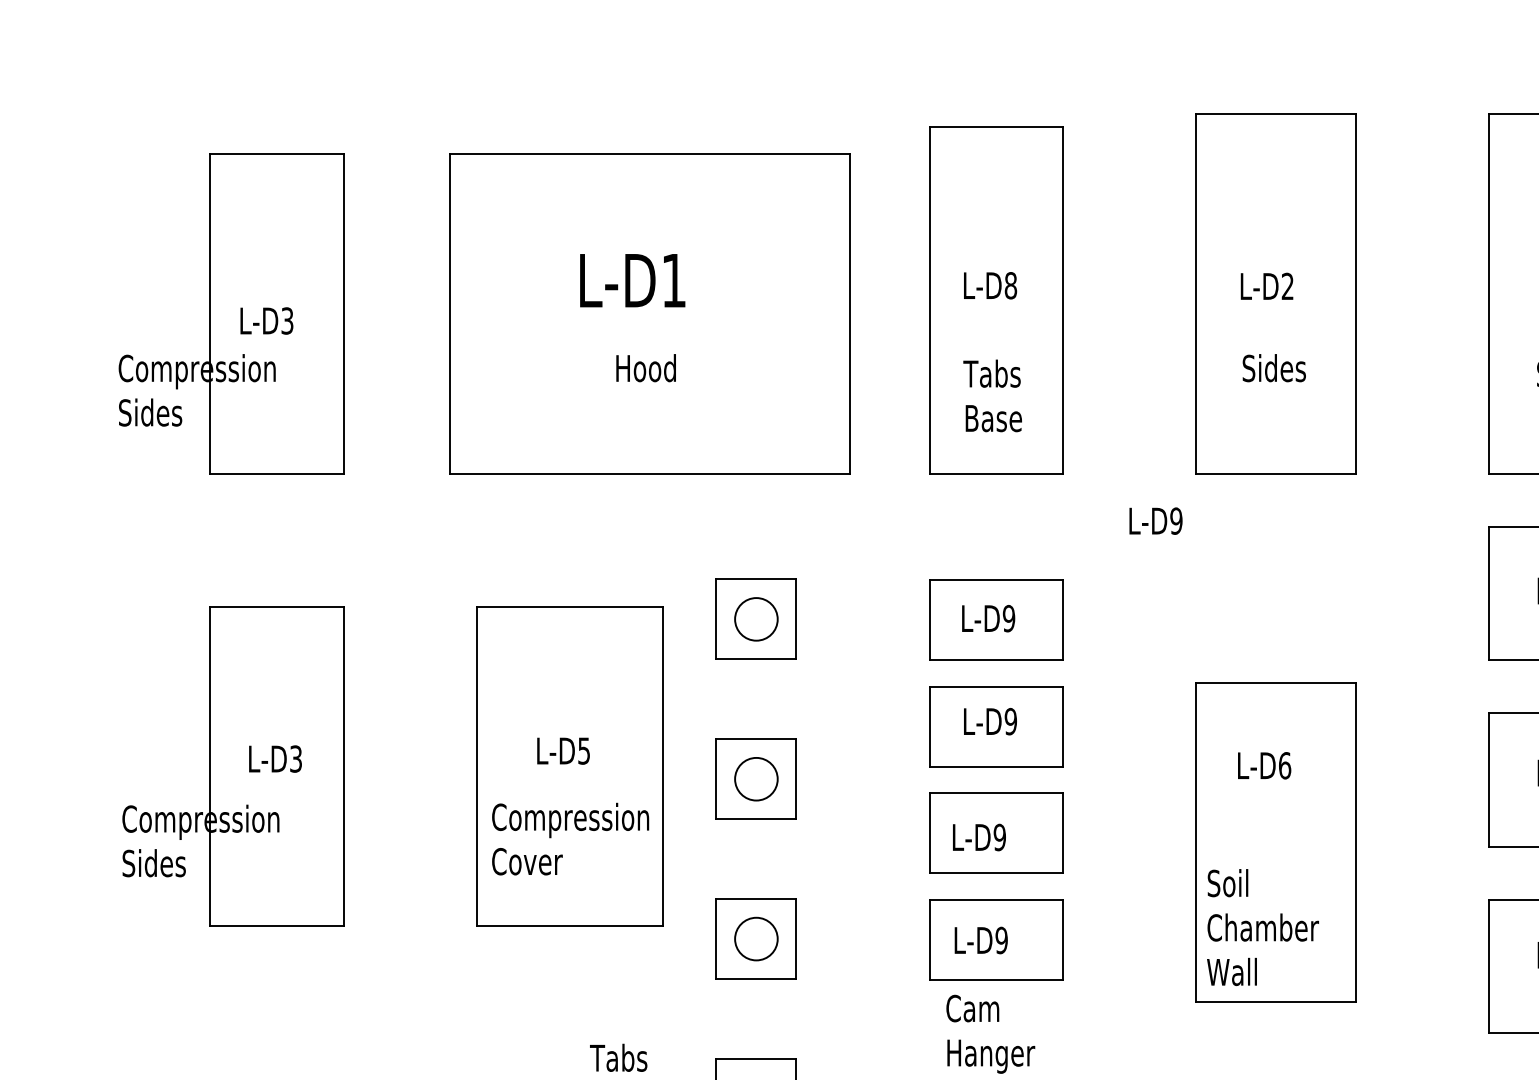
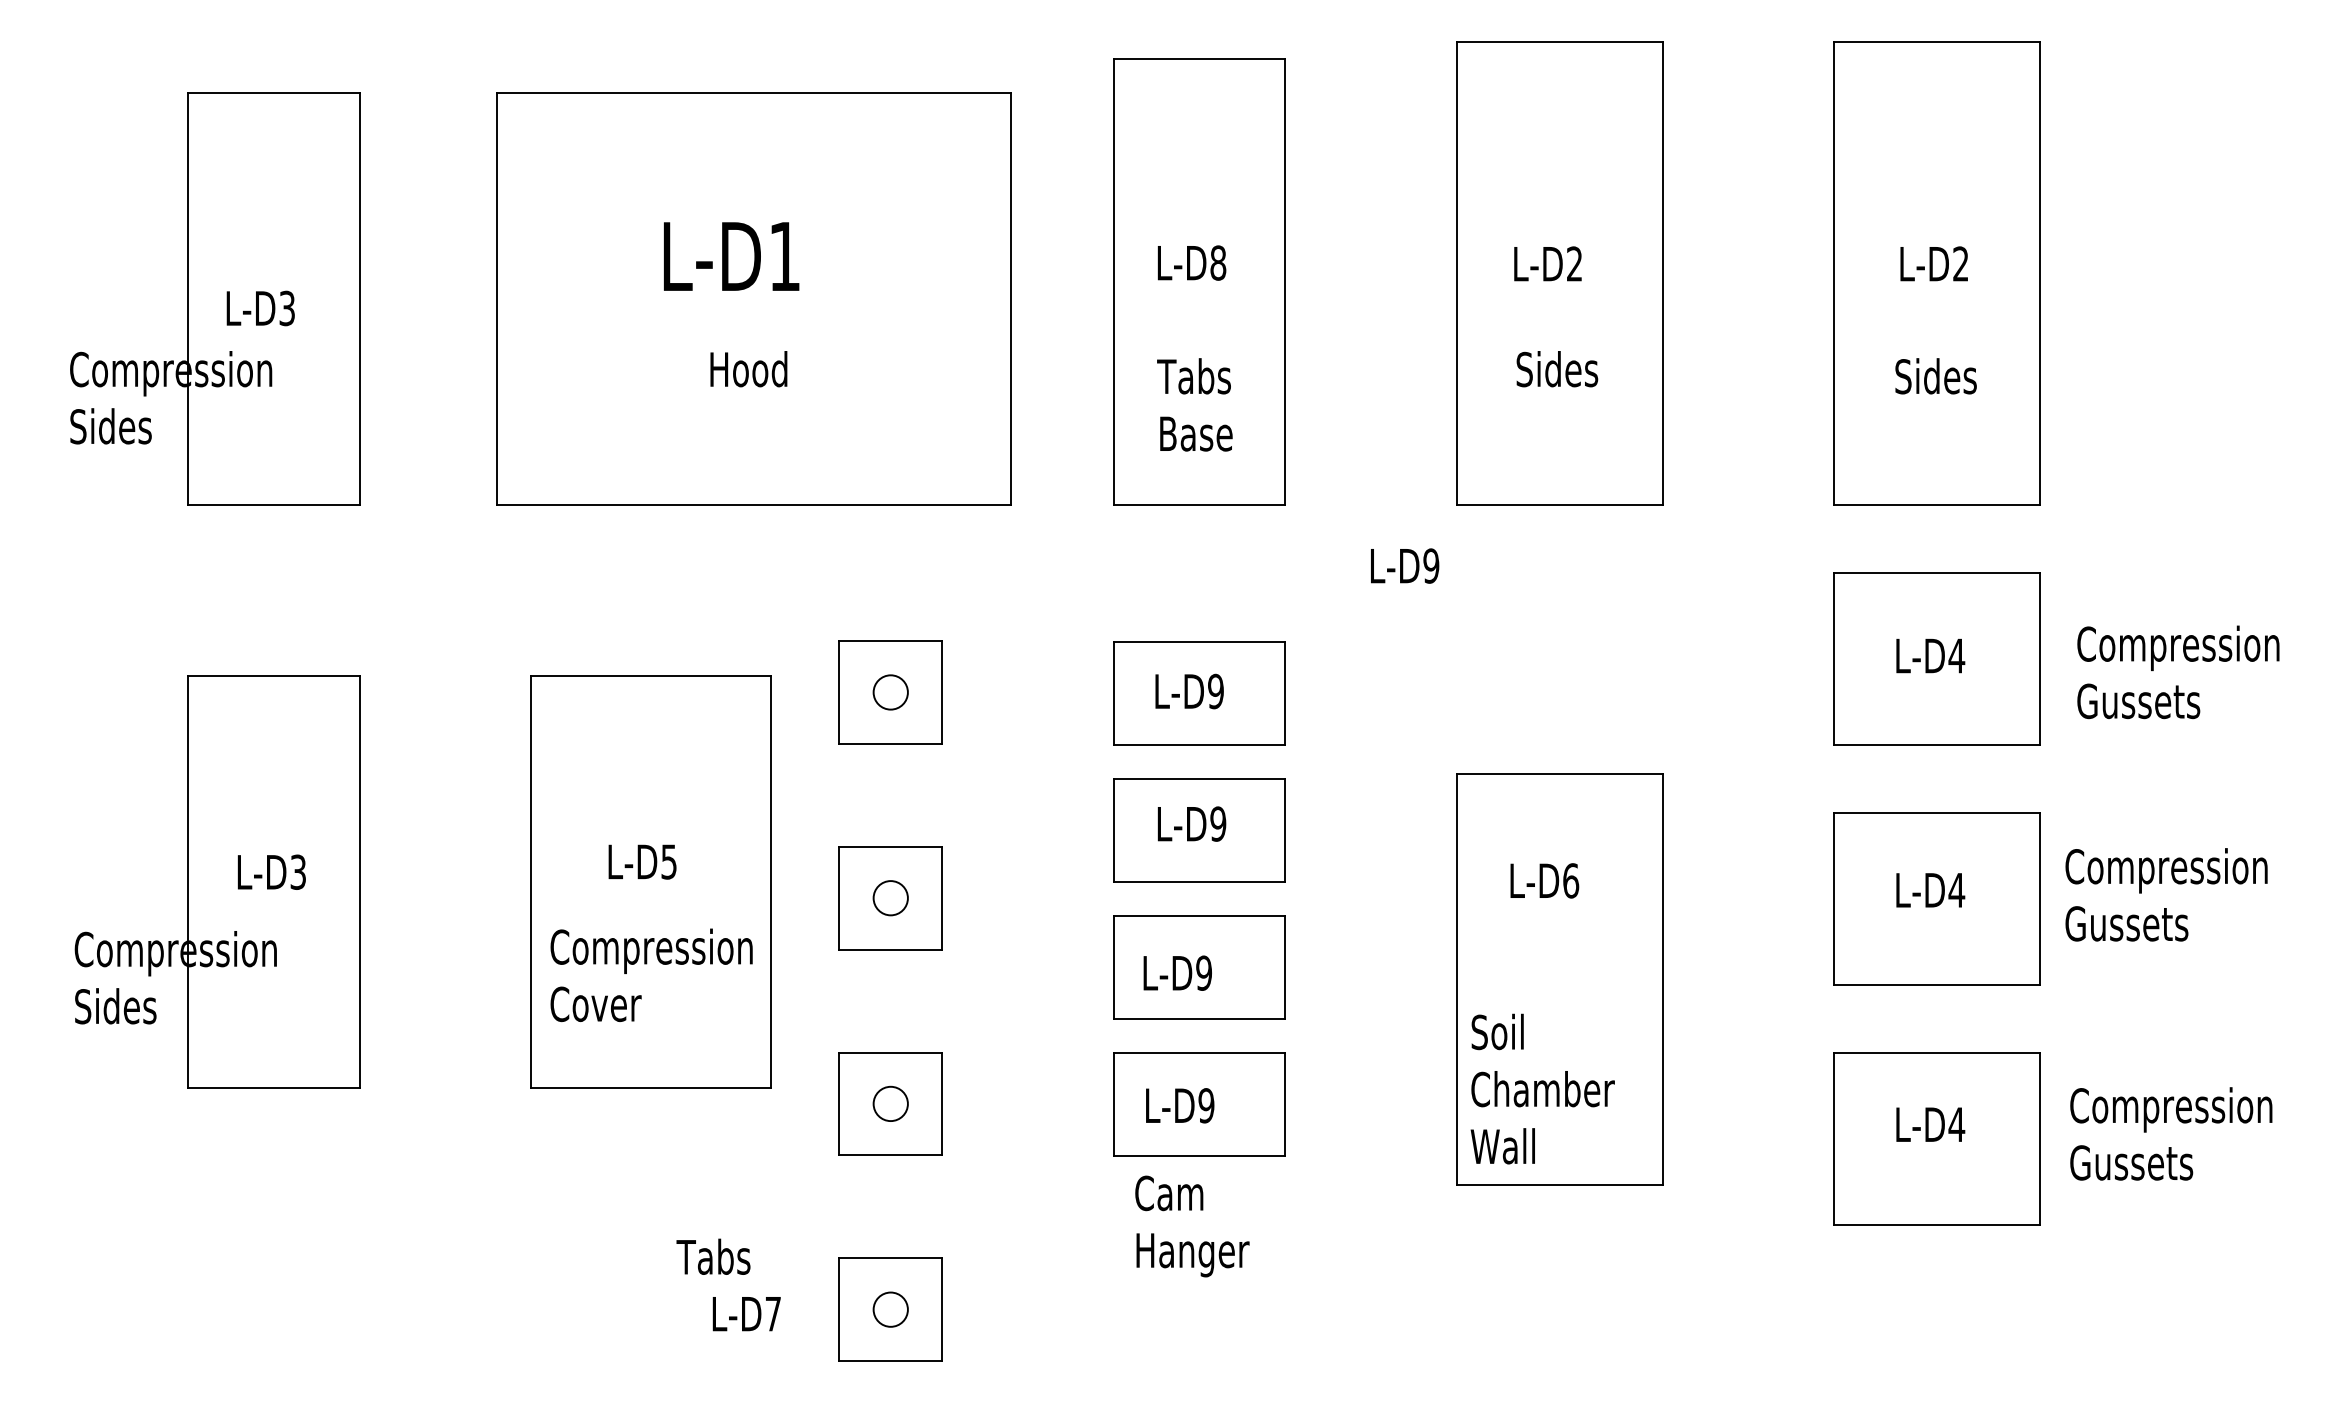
circle: (756, 619) -> (890, 692), size x0.62
circle: (756, 779) -> (890, 898), size x0.62
circle: (756, 938) -> (890, 1103), size x0.62

